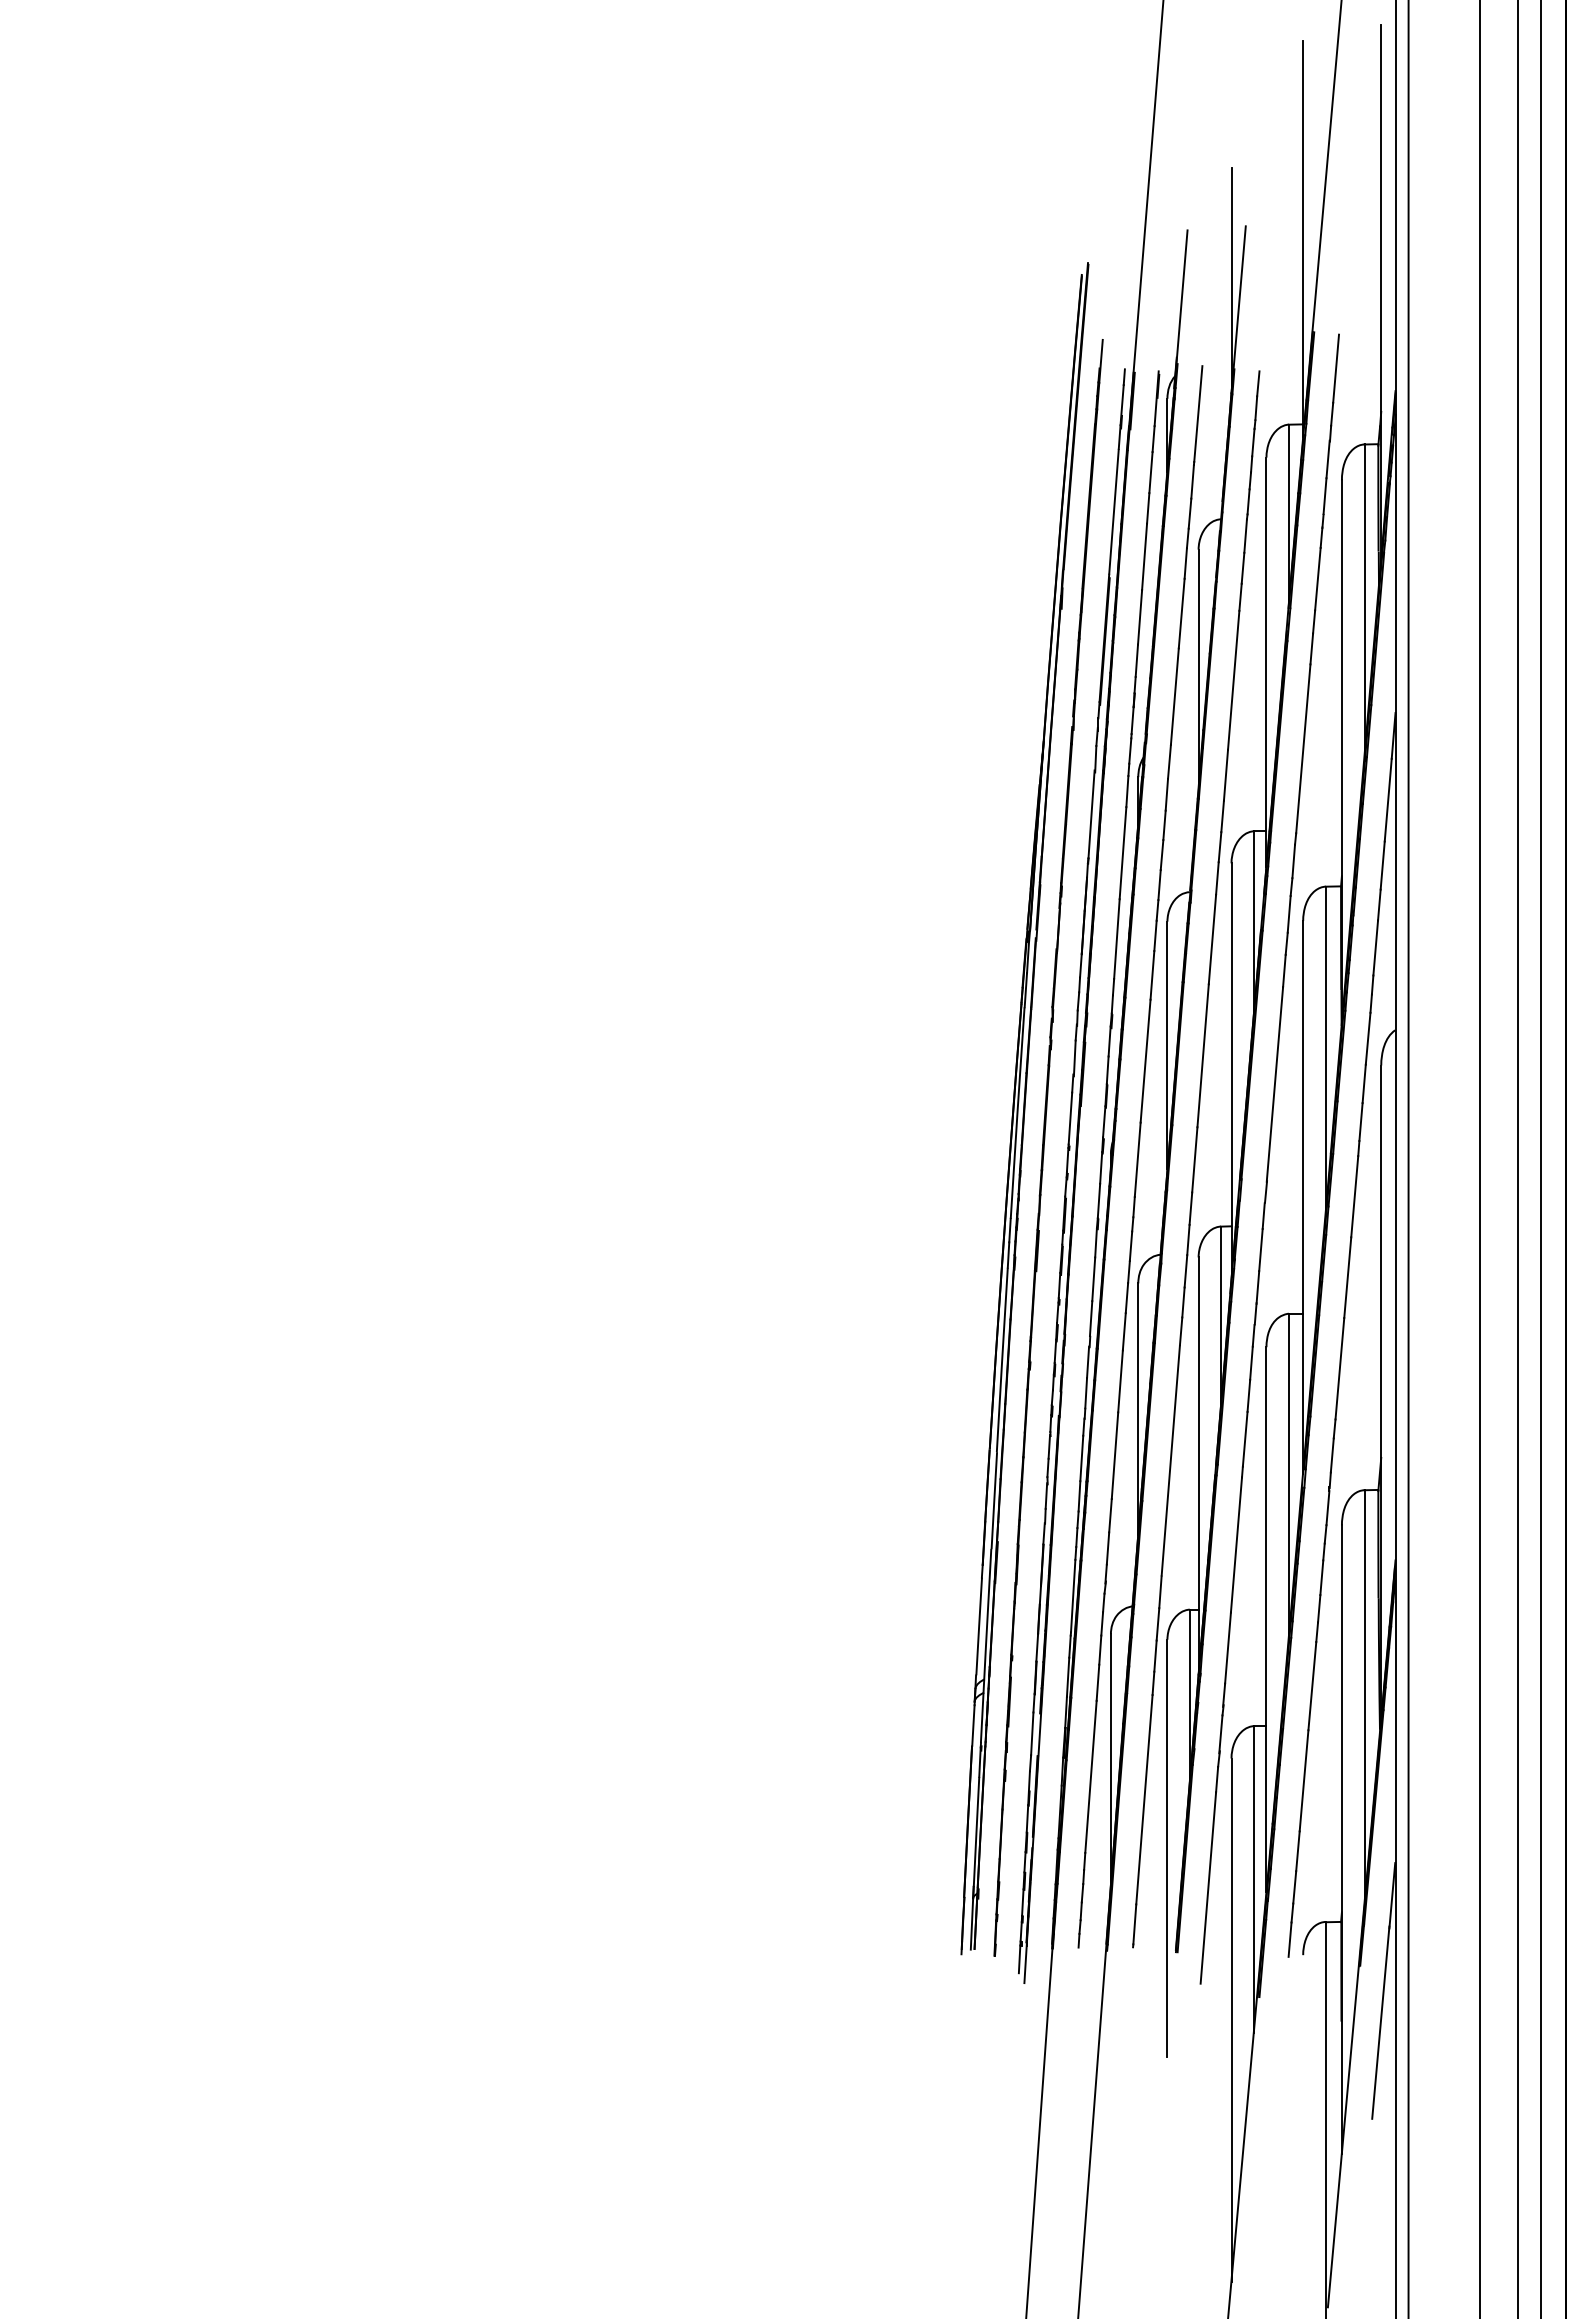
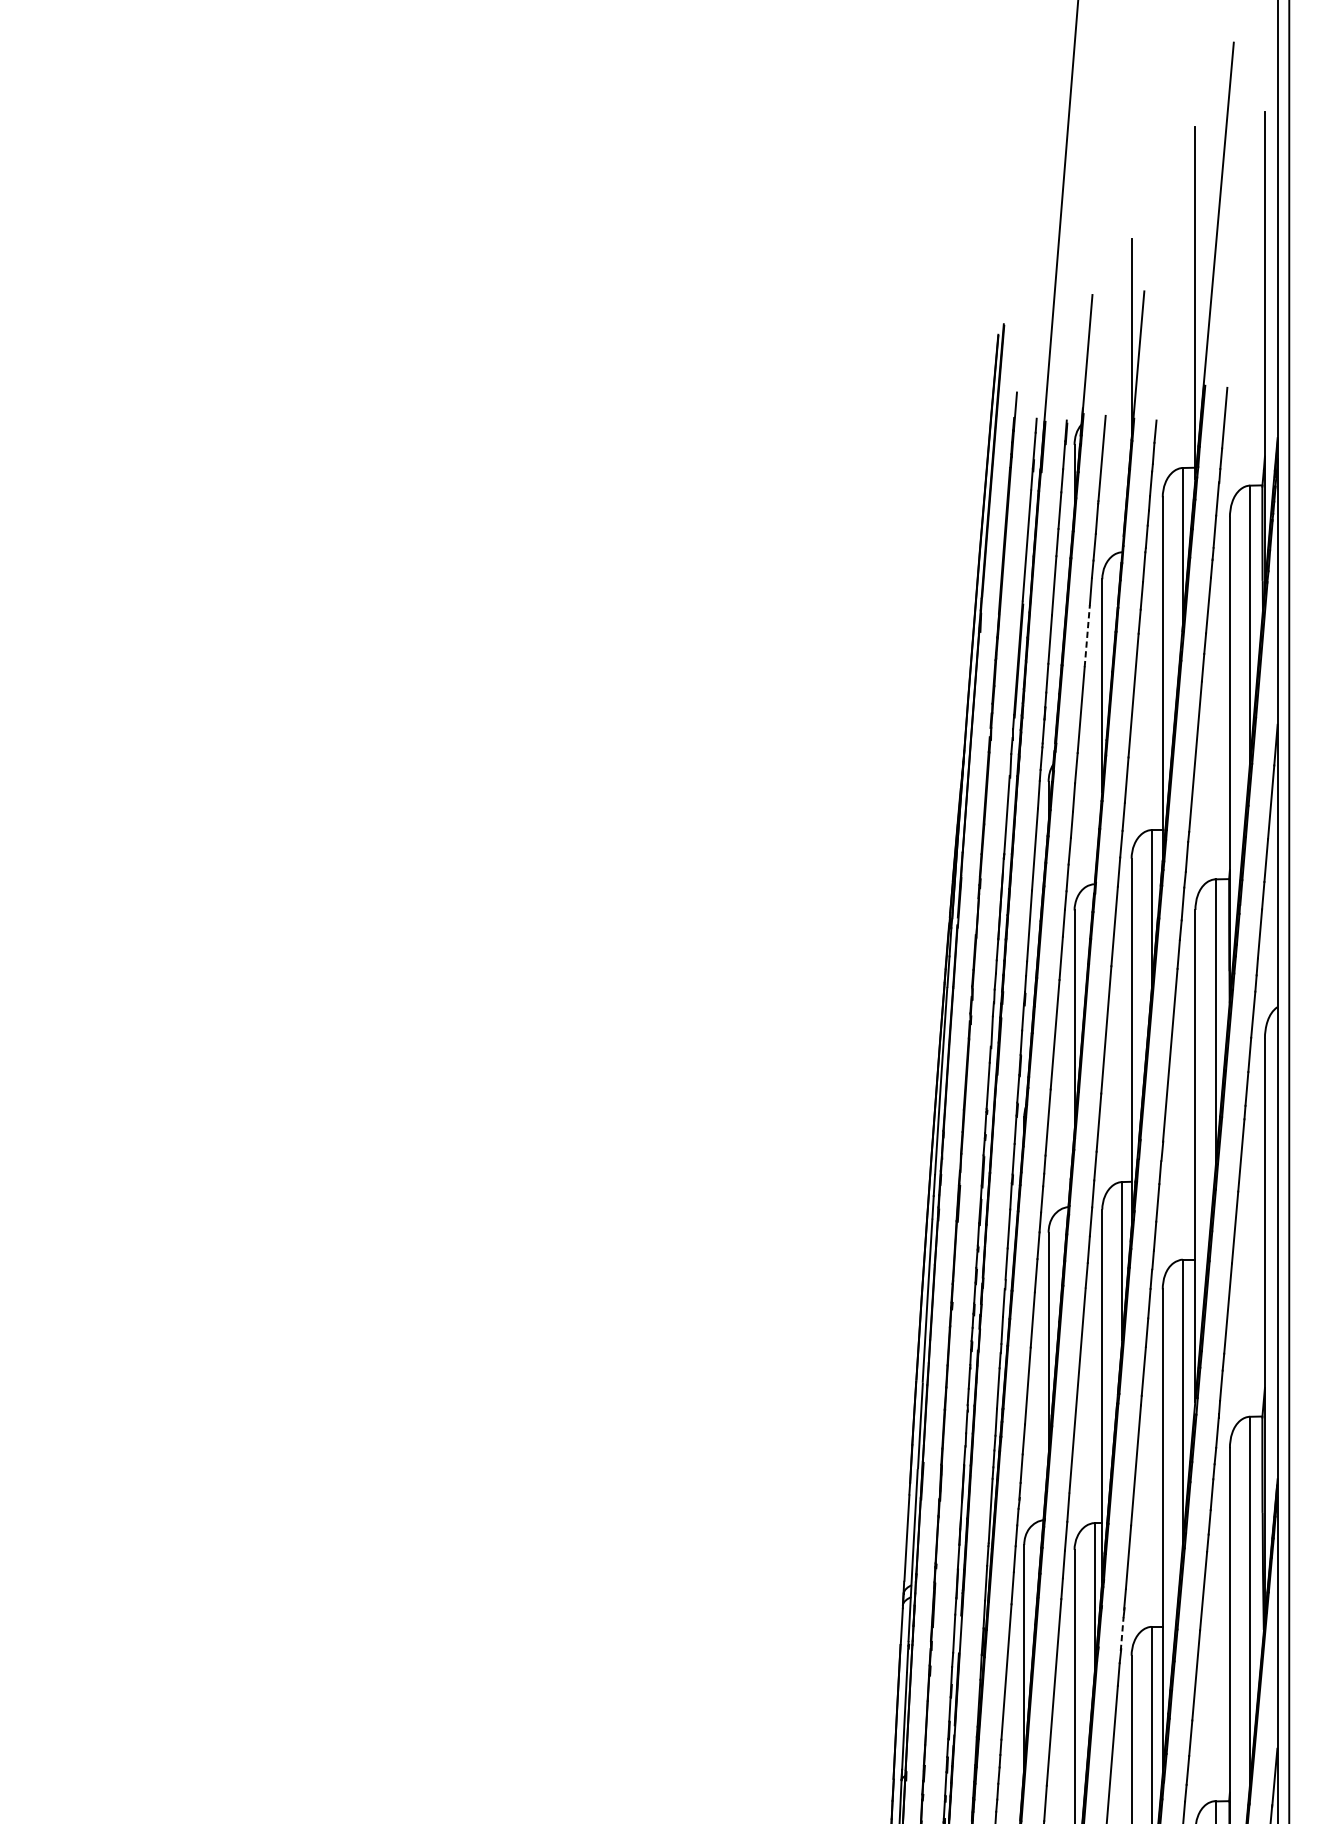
line: (1181, 613) -> (1087, 636), solid -> dashed
line: (1220, 1733) -> (1121, 1633), solid -> dashed

